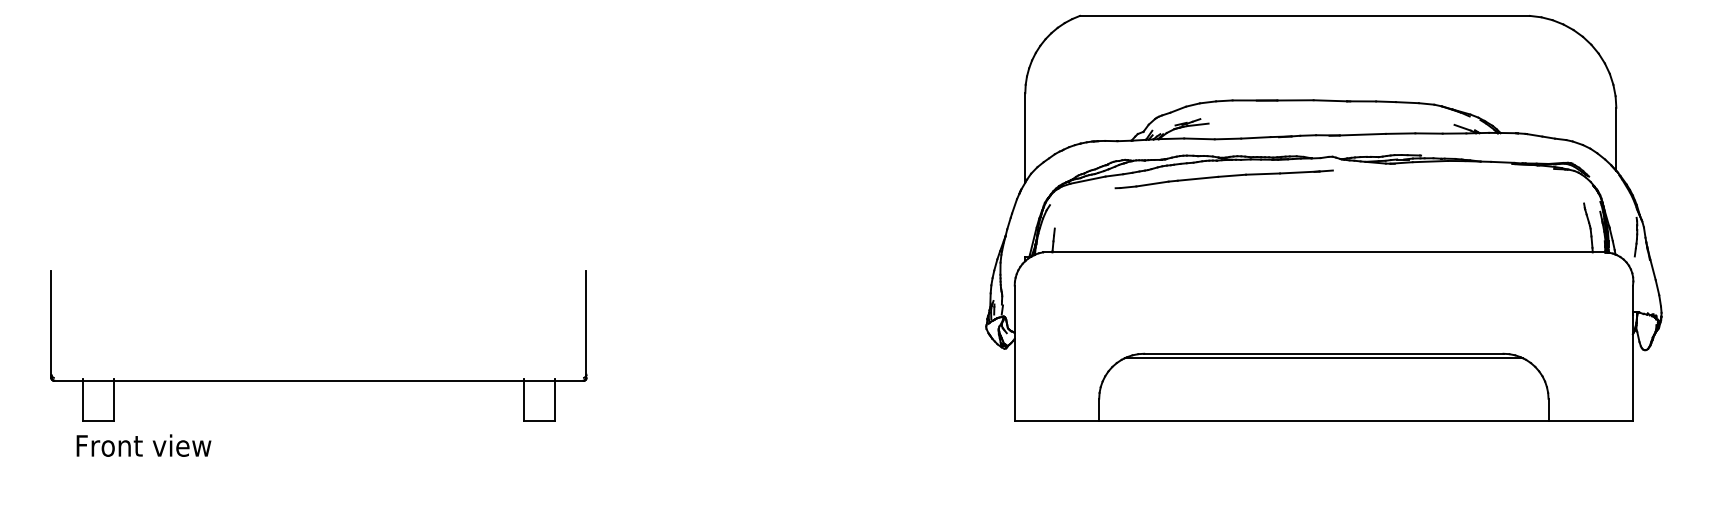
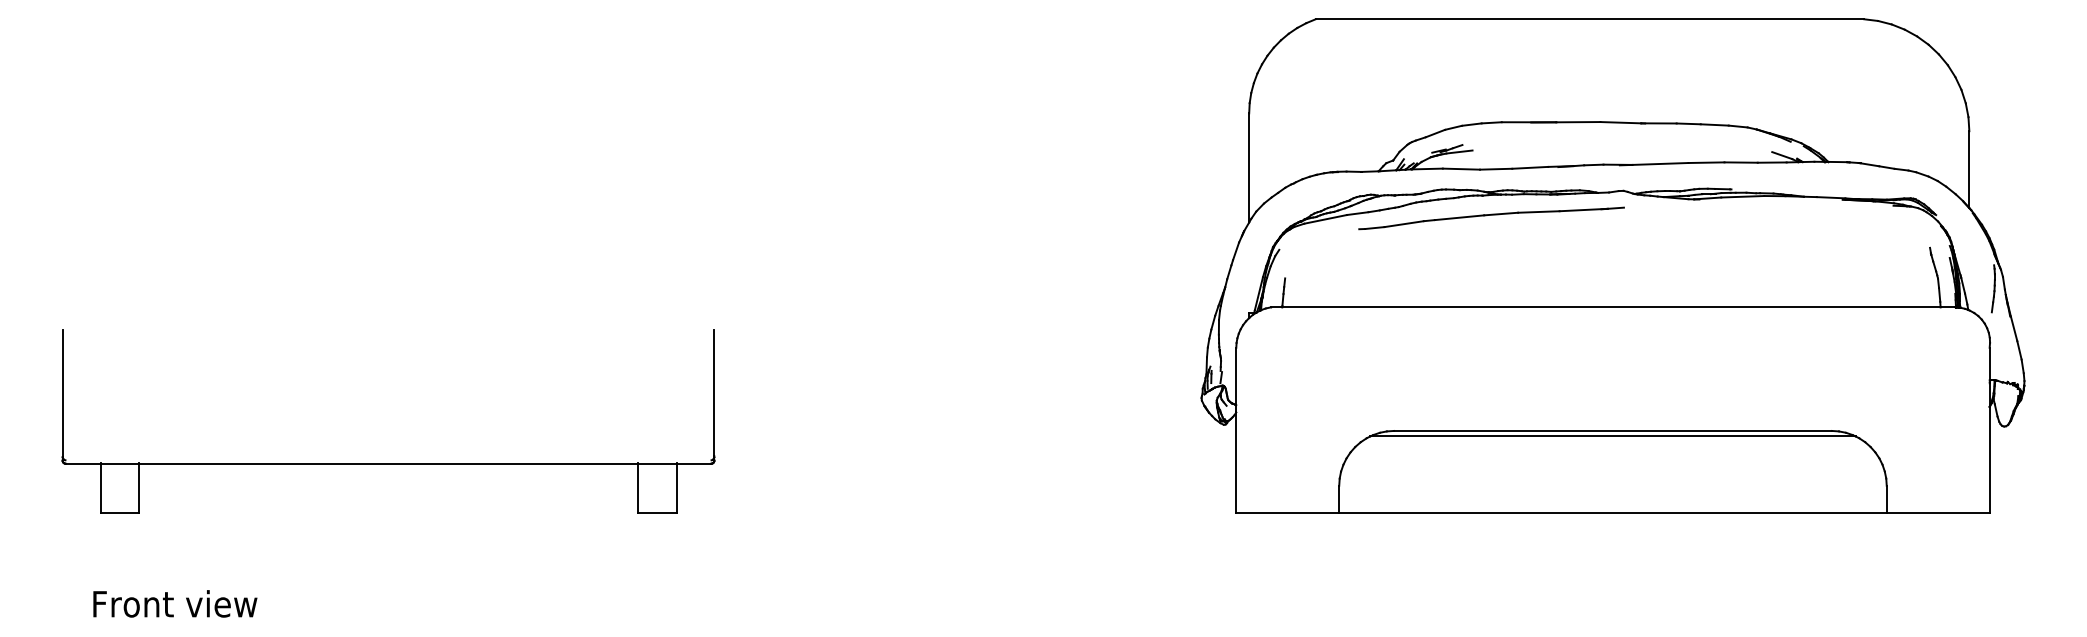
text: (144, 445) -> (175, 603), moved

